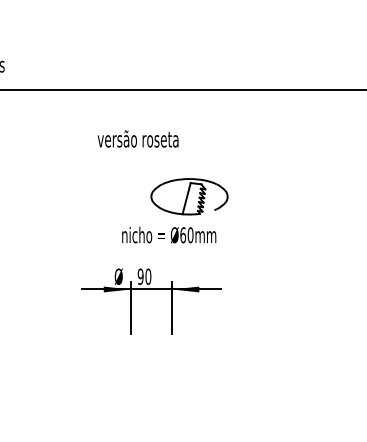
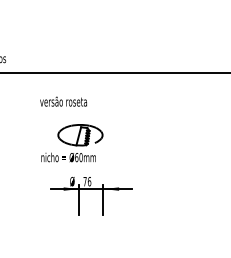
text: (137, 138) -> (63, 101), moved
part: (175, 210) -> (72, 143), moved
text: (144, 276) -> (87, 181), 90 -> 76

